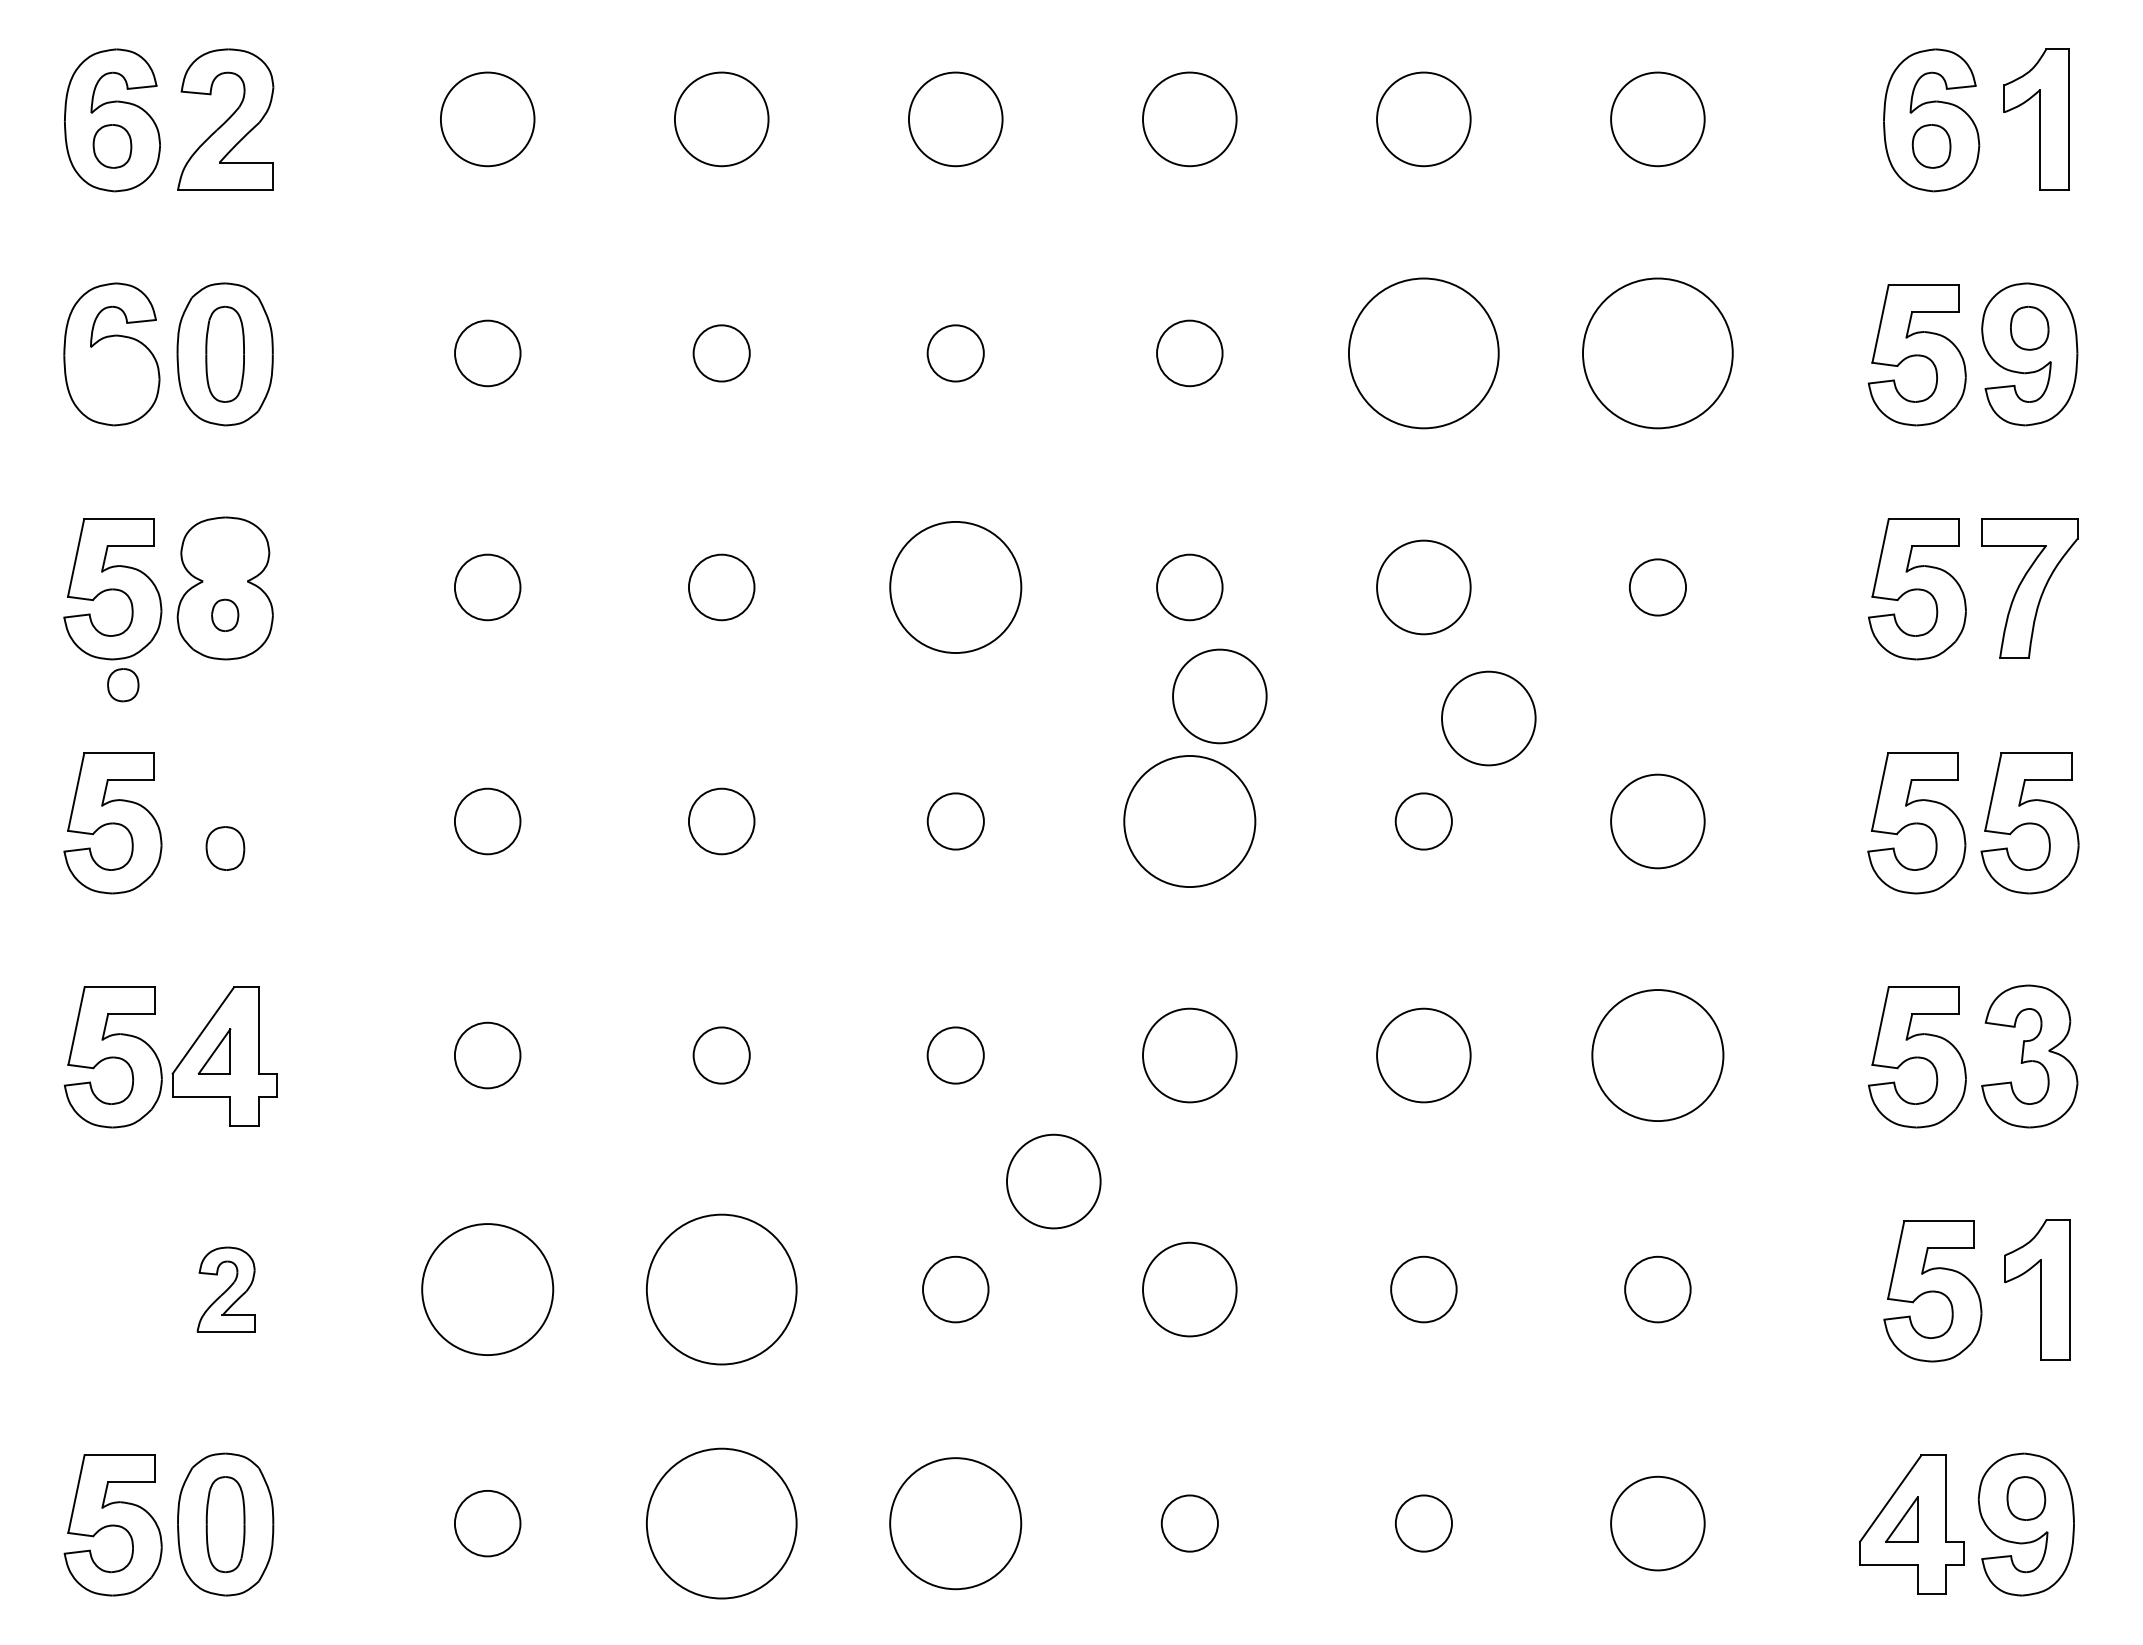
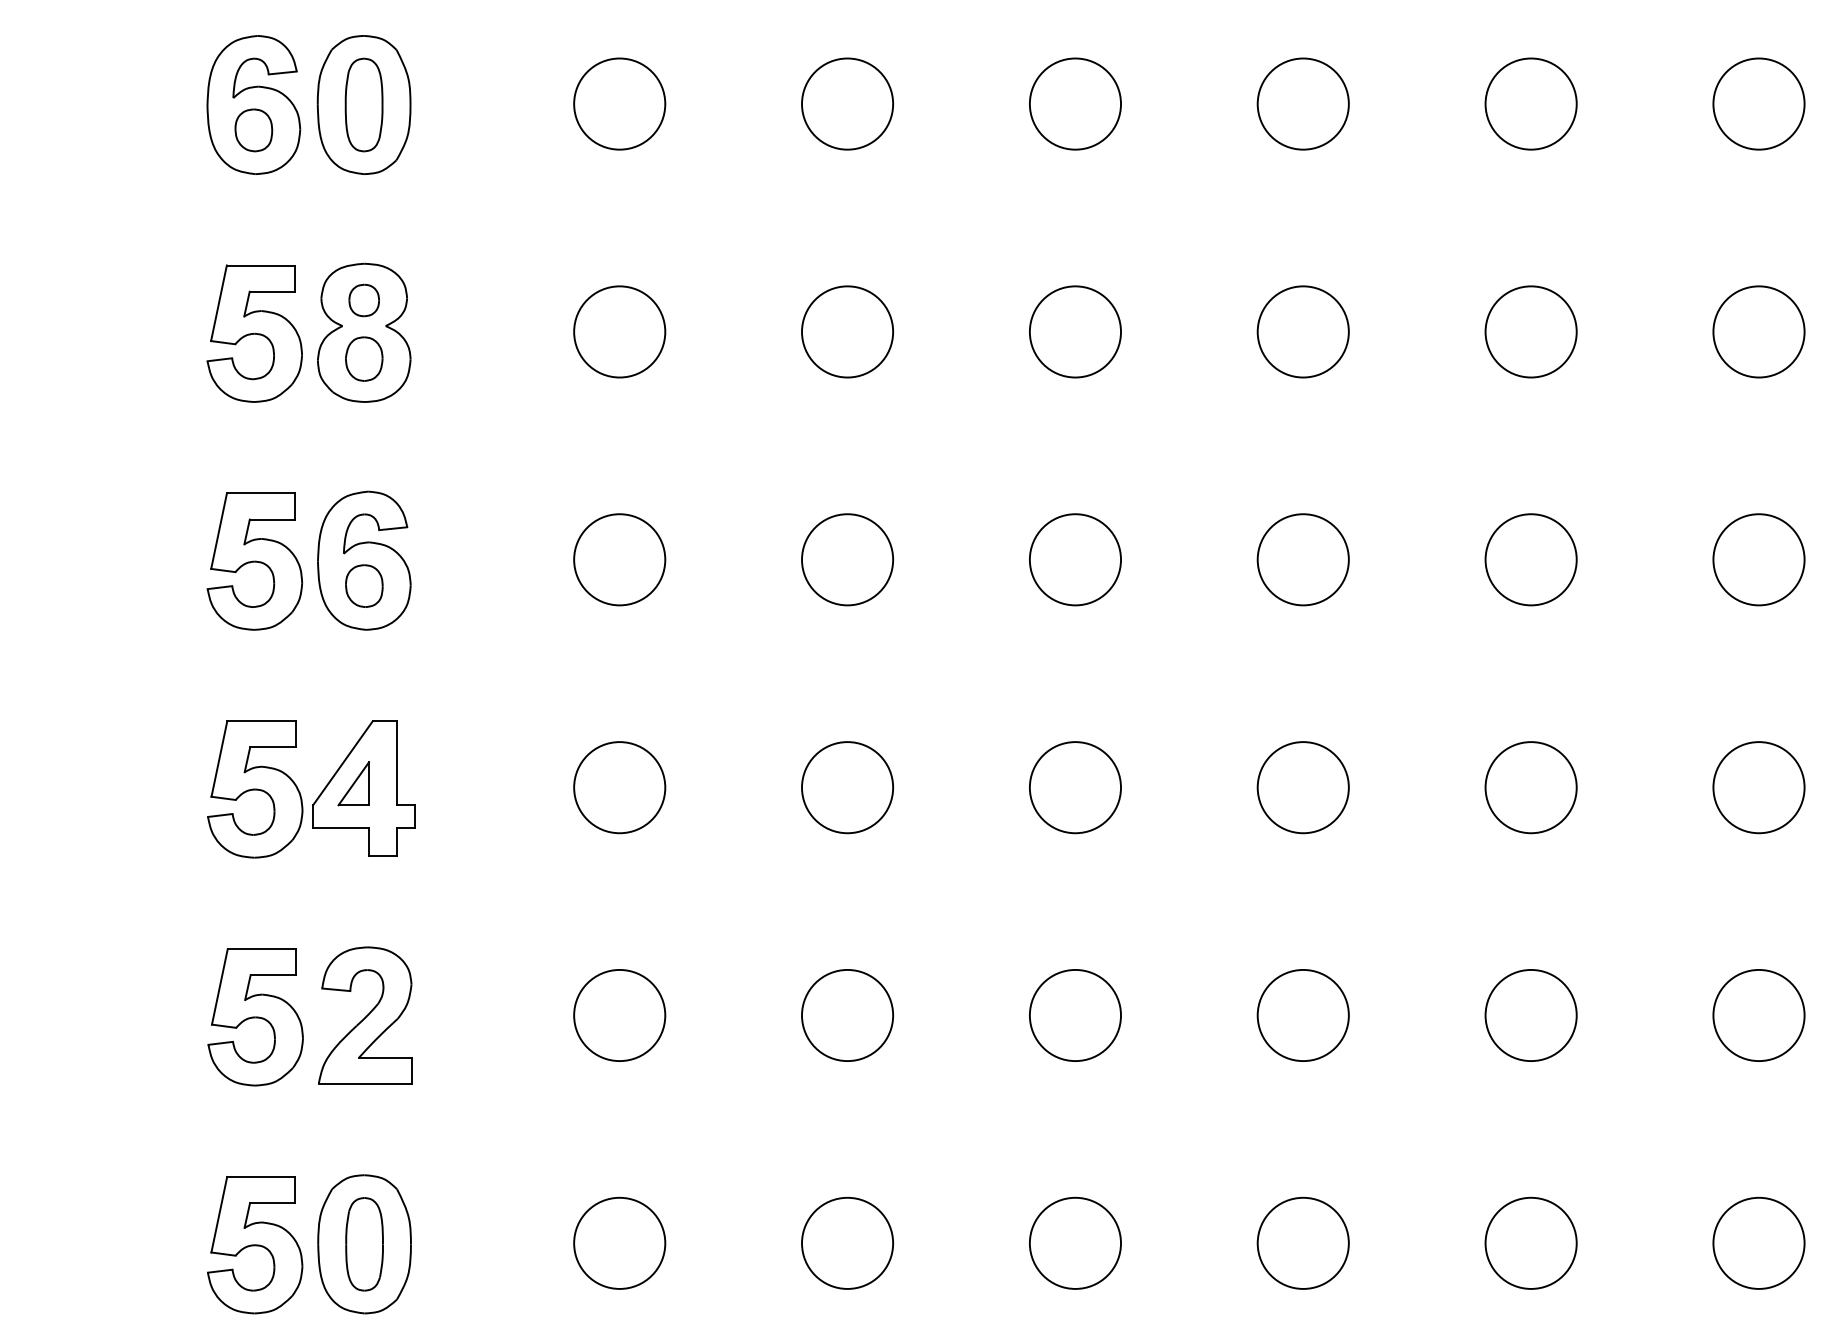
circle: (487, 353) -> (619, 104), size x1.43
circle: (721, 353) -> (847, 104), size x1.67
circle: (955, 353) -> (1075, 104), size x1.67
circle: (1189, 353) -> (1302, 104), size x1.43
circle: (1423, 353) -> (1530, 104), size x0.62
circle: (1657, 353) -> (1758, 104), size x0.62
part: (111, 380) -> (253, 130), added
circle: (487, 587) -> (619, 331), size x1.43
circle: (721, 587) -> (847, 331), size x1.43
circle: (955, 587) -> (1075, 331), size x0.71
circle: (1189, 587) -> (1302, 331), size x1.43
circle: (1657, 587) -> (1758, 331), size x1.67
part: (224, 615) -> (363, 359), size x1.43
part: (123, 685) -> (364, 300), moved
circle: (1219, 696) -> (1332, 438), removed
circle: (1488, 718) -> (1594, 459), removed
circle: (487, 821) -> (619, 559), size x1.43
circle: (721, 821) -> (847, 559), size x1.43
circle: (955, 821) -> (1075, 559), size x1.67
circle: (1189, 821) -> (1302, 559), size x0.71
circle: (1423, 821) -> (1530, 559), size x1.67
part: (224, 822) -> (363, 560), added
circle: (487, 1055) -> (619, 787), size x1.43
circle: (721, 1055) -> (847, 787), size x1.67
circle: (955, 1055) -> (1075, 787), size x1.67
circle: (1657, 1055) -> (1758, 787), size x0.71
circle: (1053, 1181) -> (1170, 910), removed
part: (225, 1289) -> (364, 1015), size x1.67
circle: (487, 1289) -> (619, 1015), size x0.71
circle: (721, 1289) -> (847, 1015), size x0.62
circle: (955, 1289) -> (1075, 1015), size x1.43
circle: (1423, 1289) -> (1530, 1015), size x1.43
circle: (1657, 1289) -> (1758, 1015), size x1.43
part: (113, 1291) -> (255, 1017), added
circle: (487, 1523) -> (619, 1243), size x1.43
circle: (721, 1523) -> (847, 1243), size x0.62
circle: (955, 1523) -> (1075, 1243), size x0.71
circle: (1189, 1523) -> (1302, 1243), size x1.67
circle: (1423, 1523) -> (1530, 1243), size x1.67

